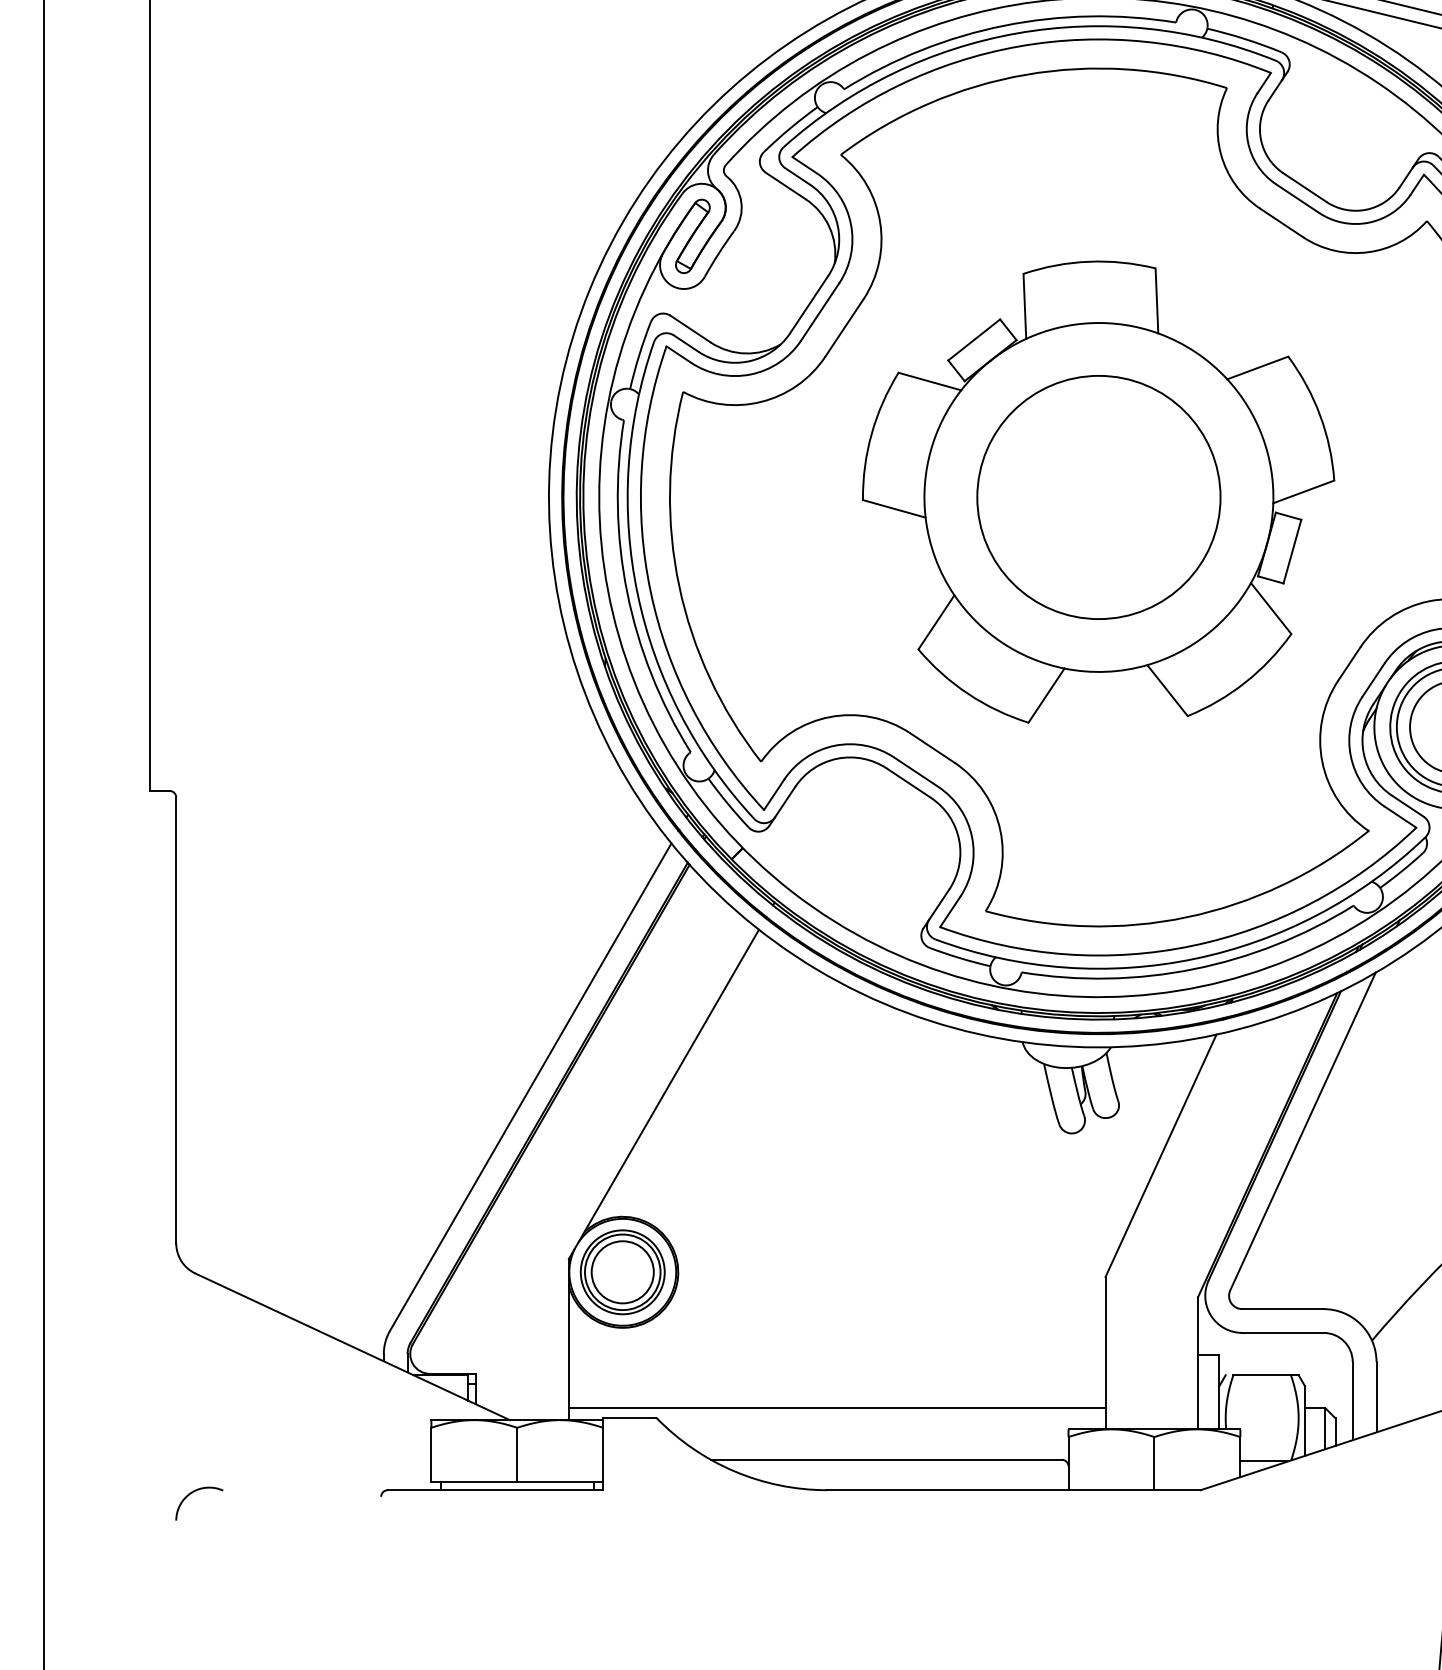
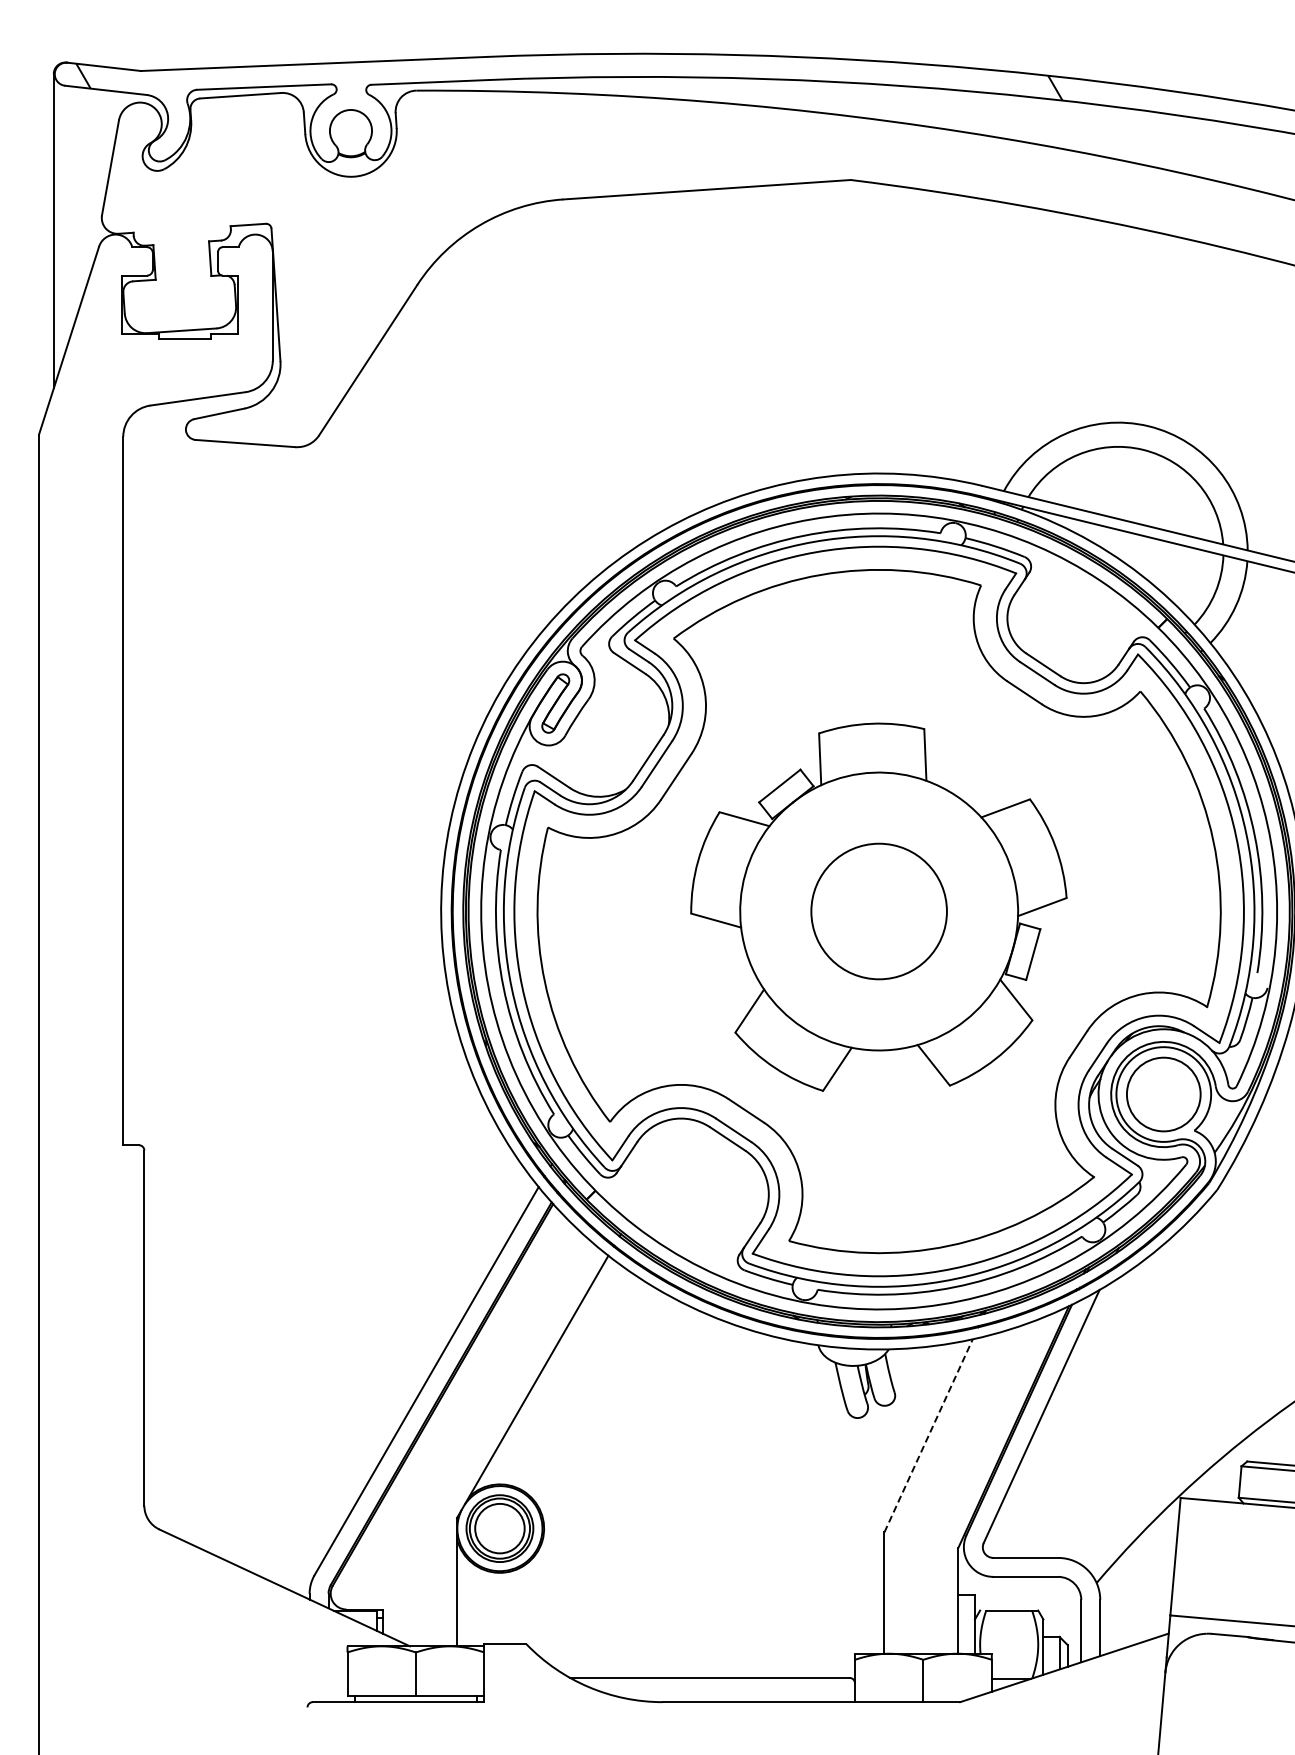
circle: (1099, 497) -> (879, 911), size x0.7
line: (1160, 1155) -> (928, 1435), solid -> dashed
line: (836, 1407) -> (670, 1636), removed
arc: (194, 1493) -> (158, 1704), removed

